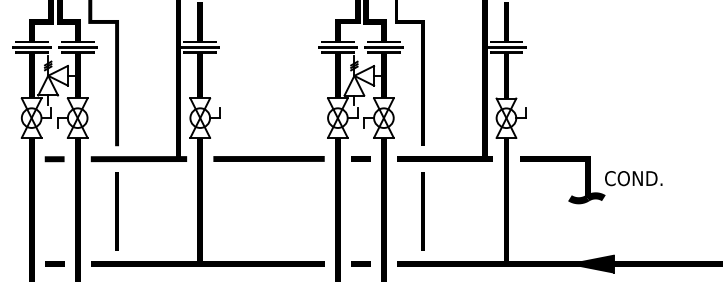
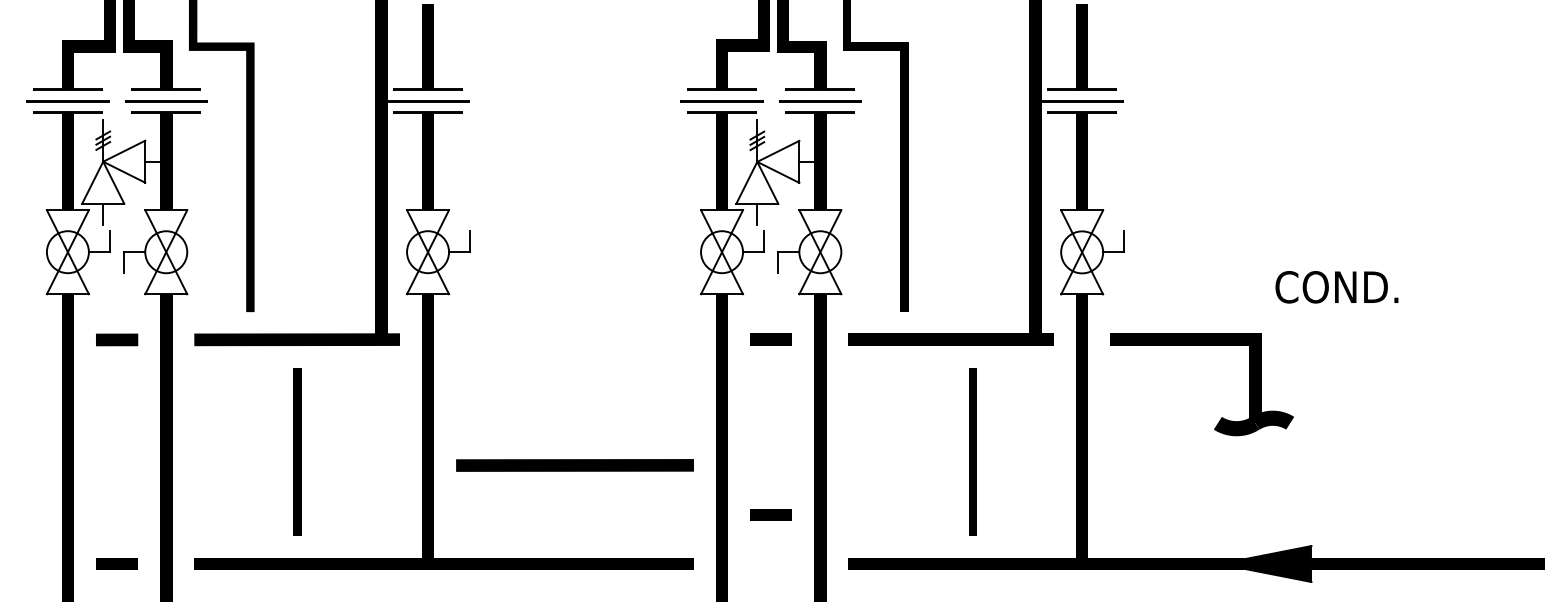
line: (268, 158) -> (573, 464), moved
text: (633, 178) -> (1336, 287), moved
line: (116, 211) -> (296, 451), moved
line: (422, 211) -> (971, 451), moved
line: (360, 263) -> (770, 513), moved

